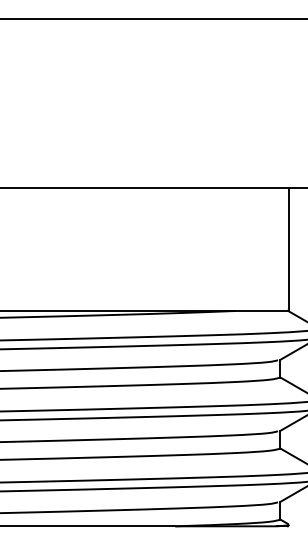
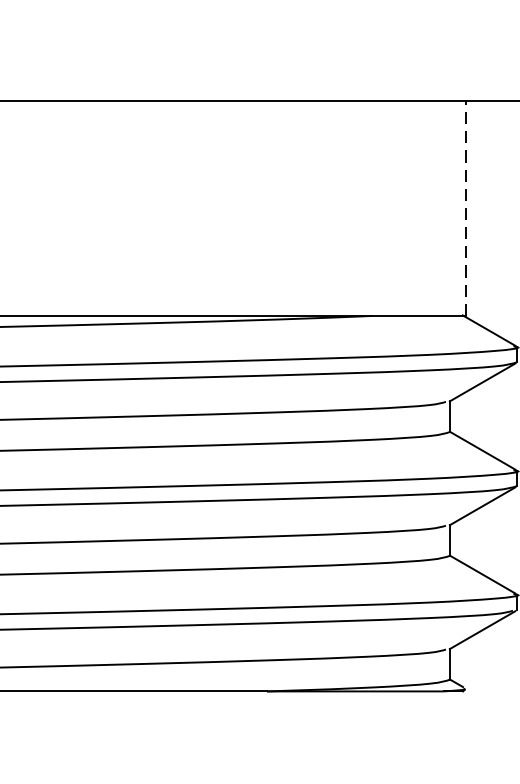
line: (289, 249) -> (466, 208), solid -> dashed

